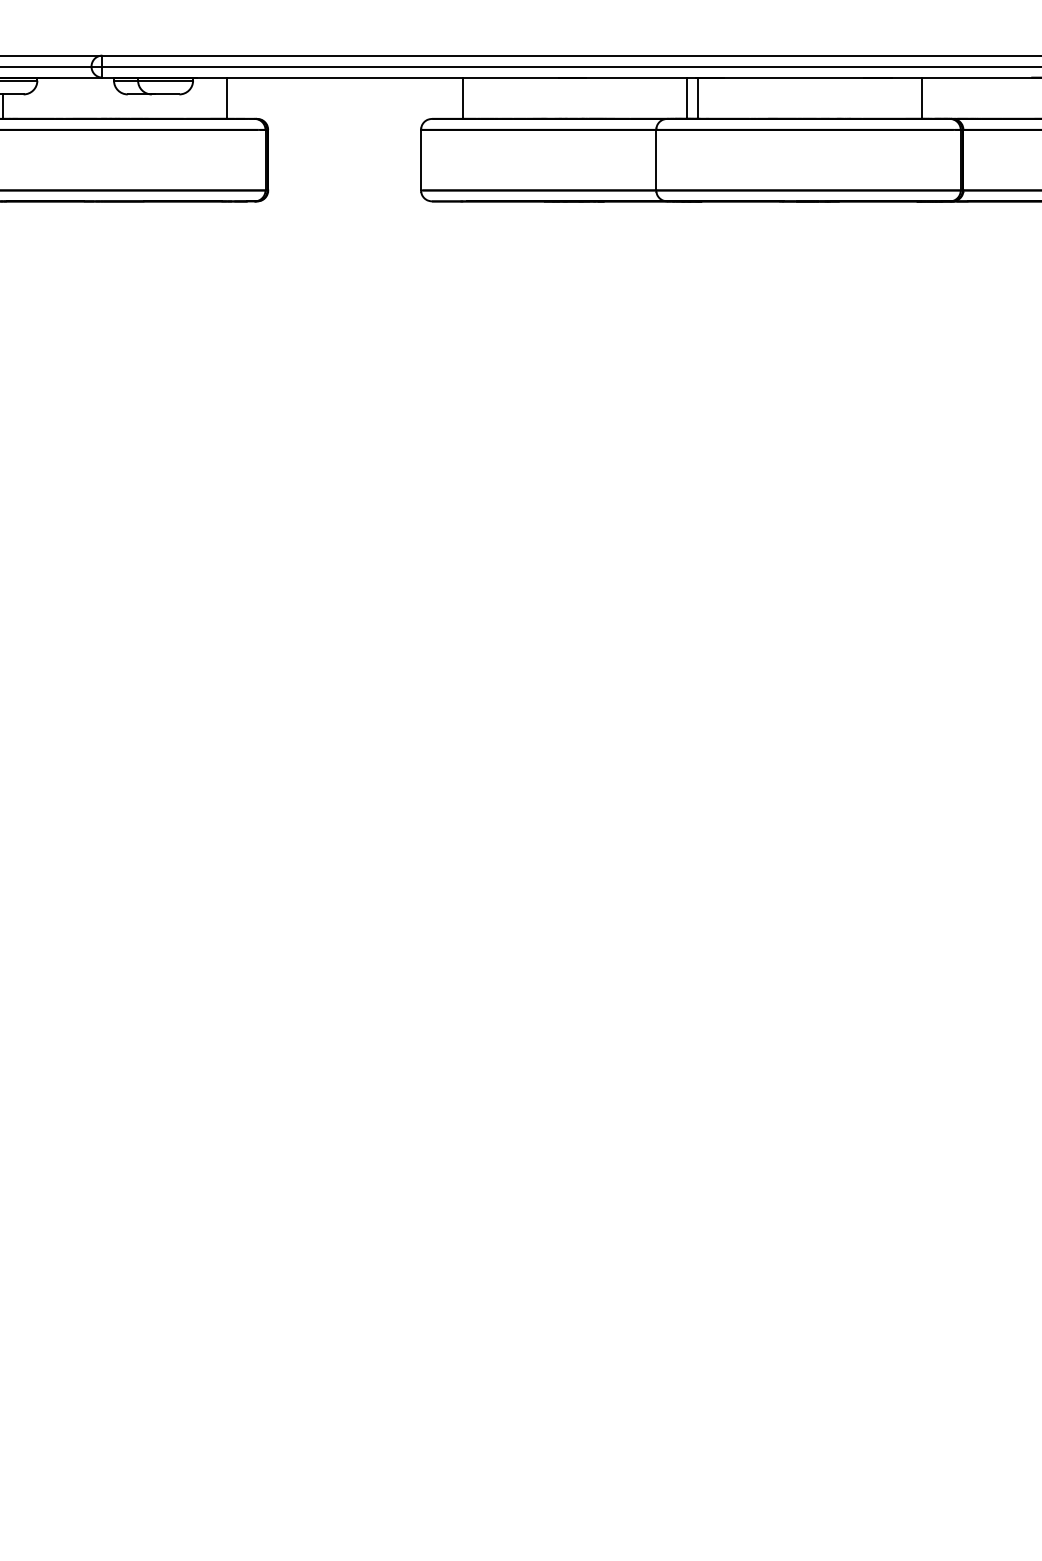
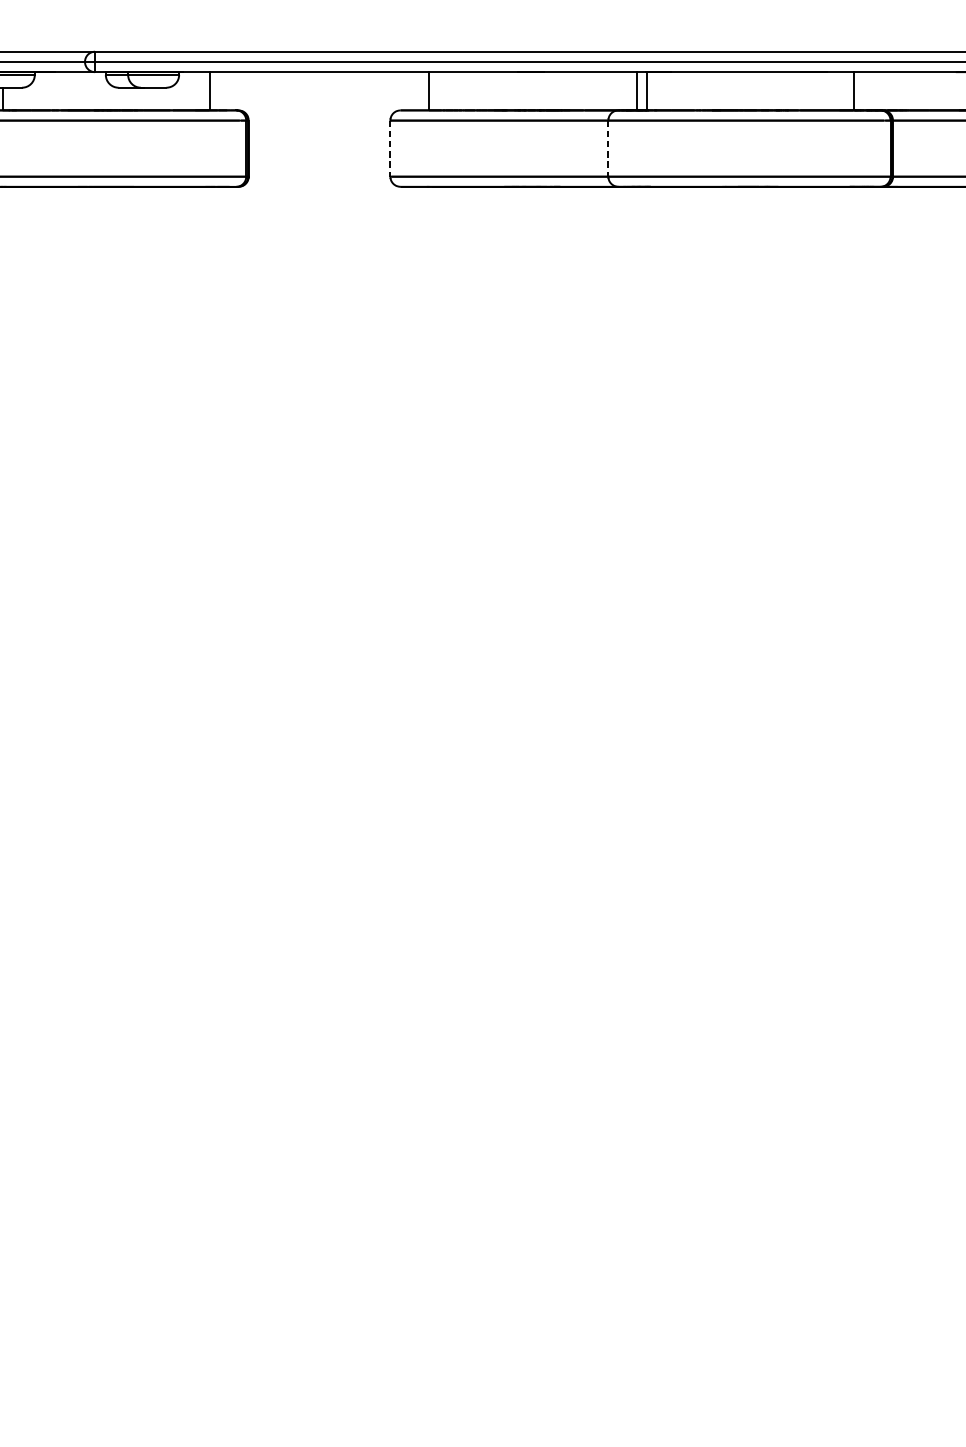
line: (421, 160) -> (390, 148), solid -> dashed
line: (656, 160) -> (608, 148), solid -> dashed

